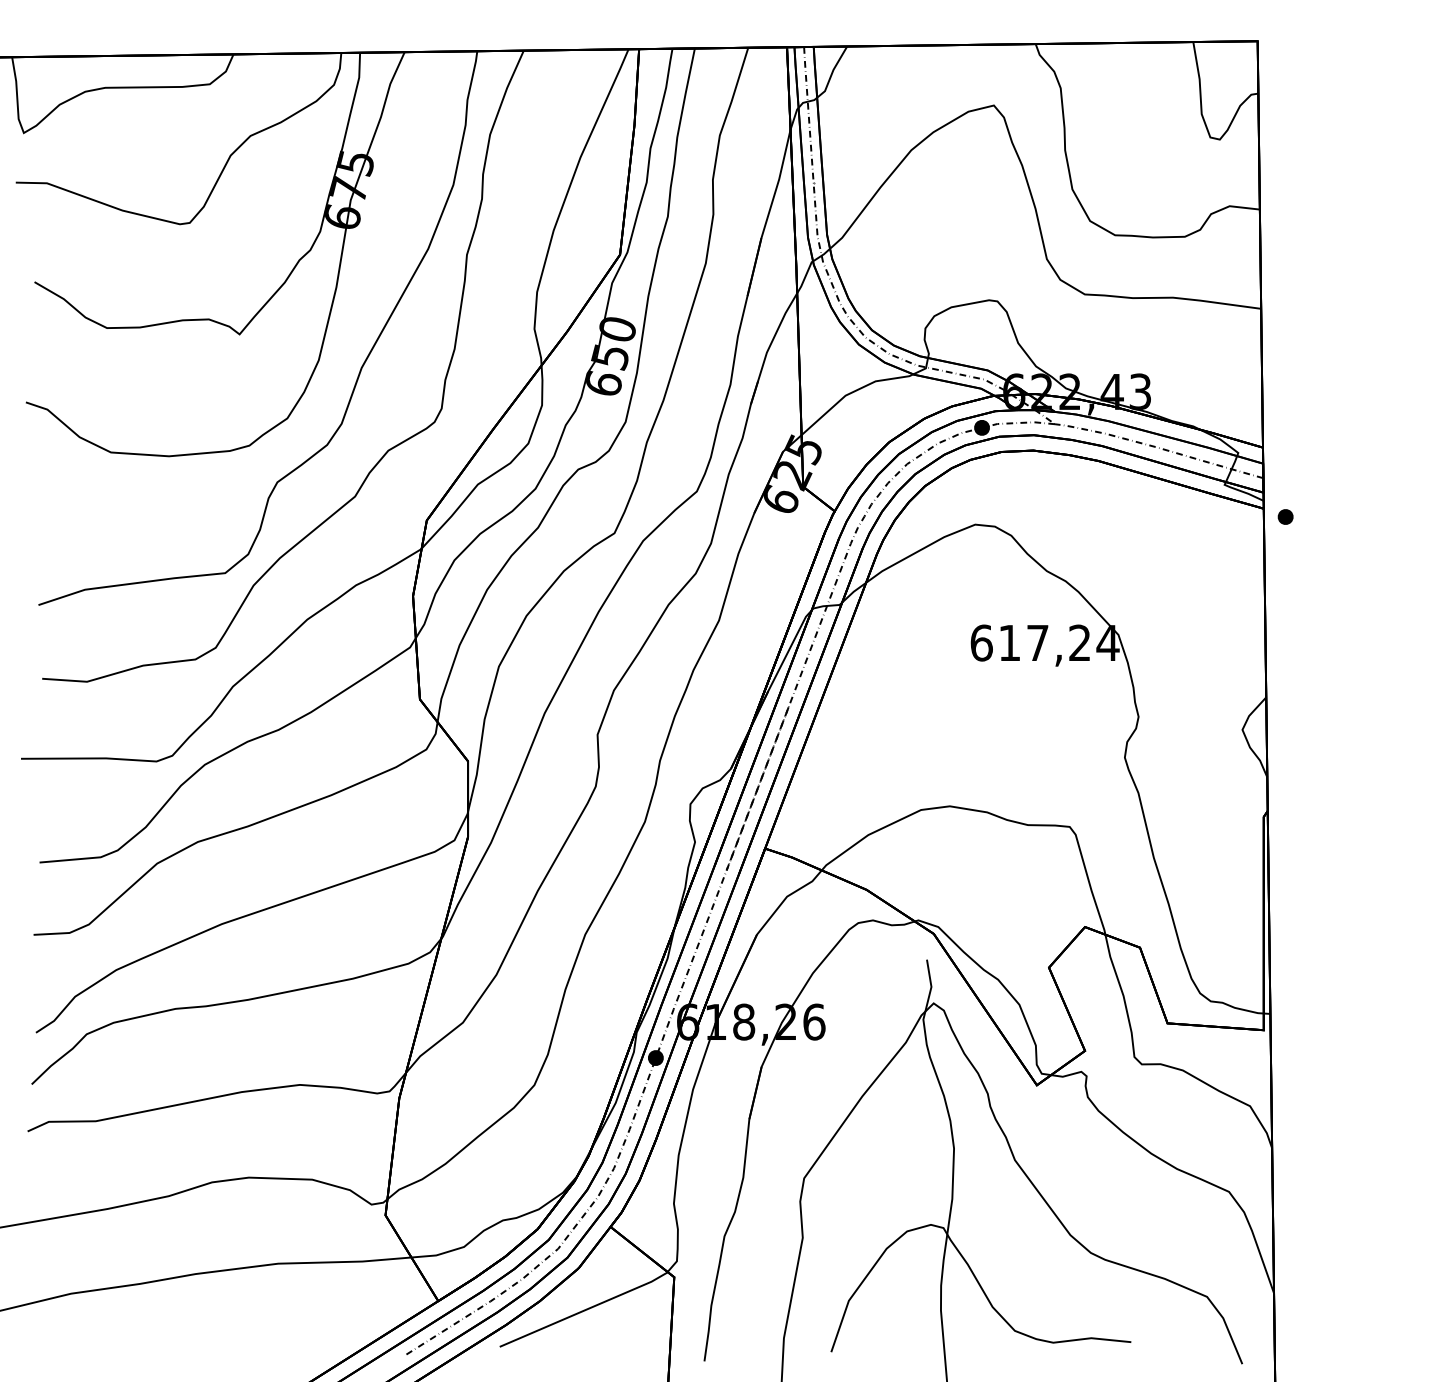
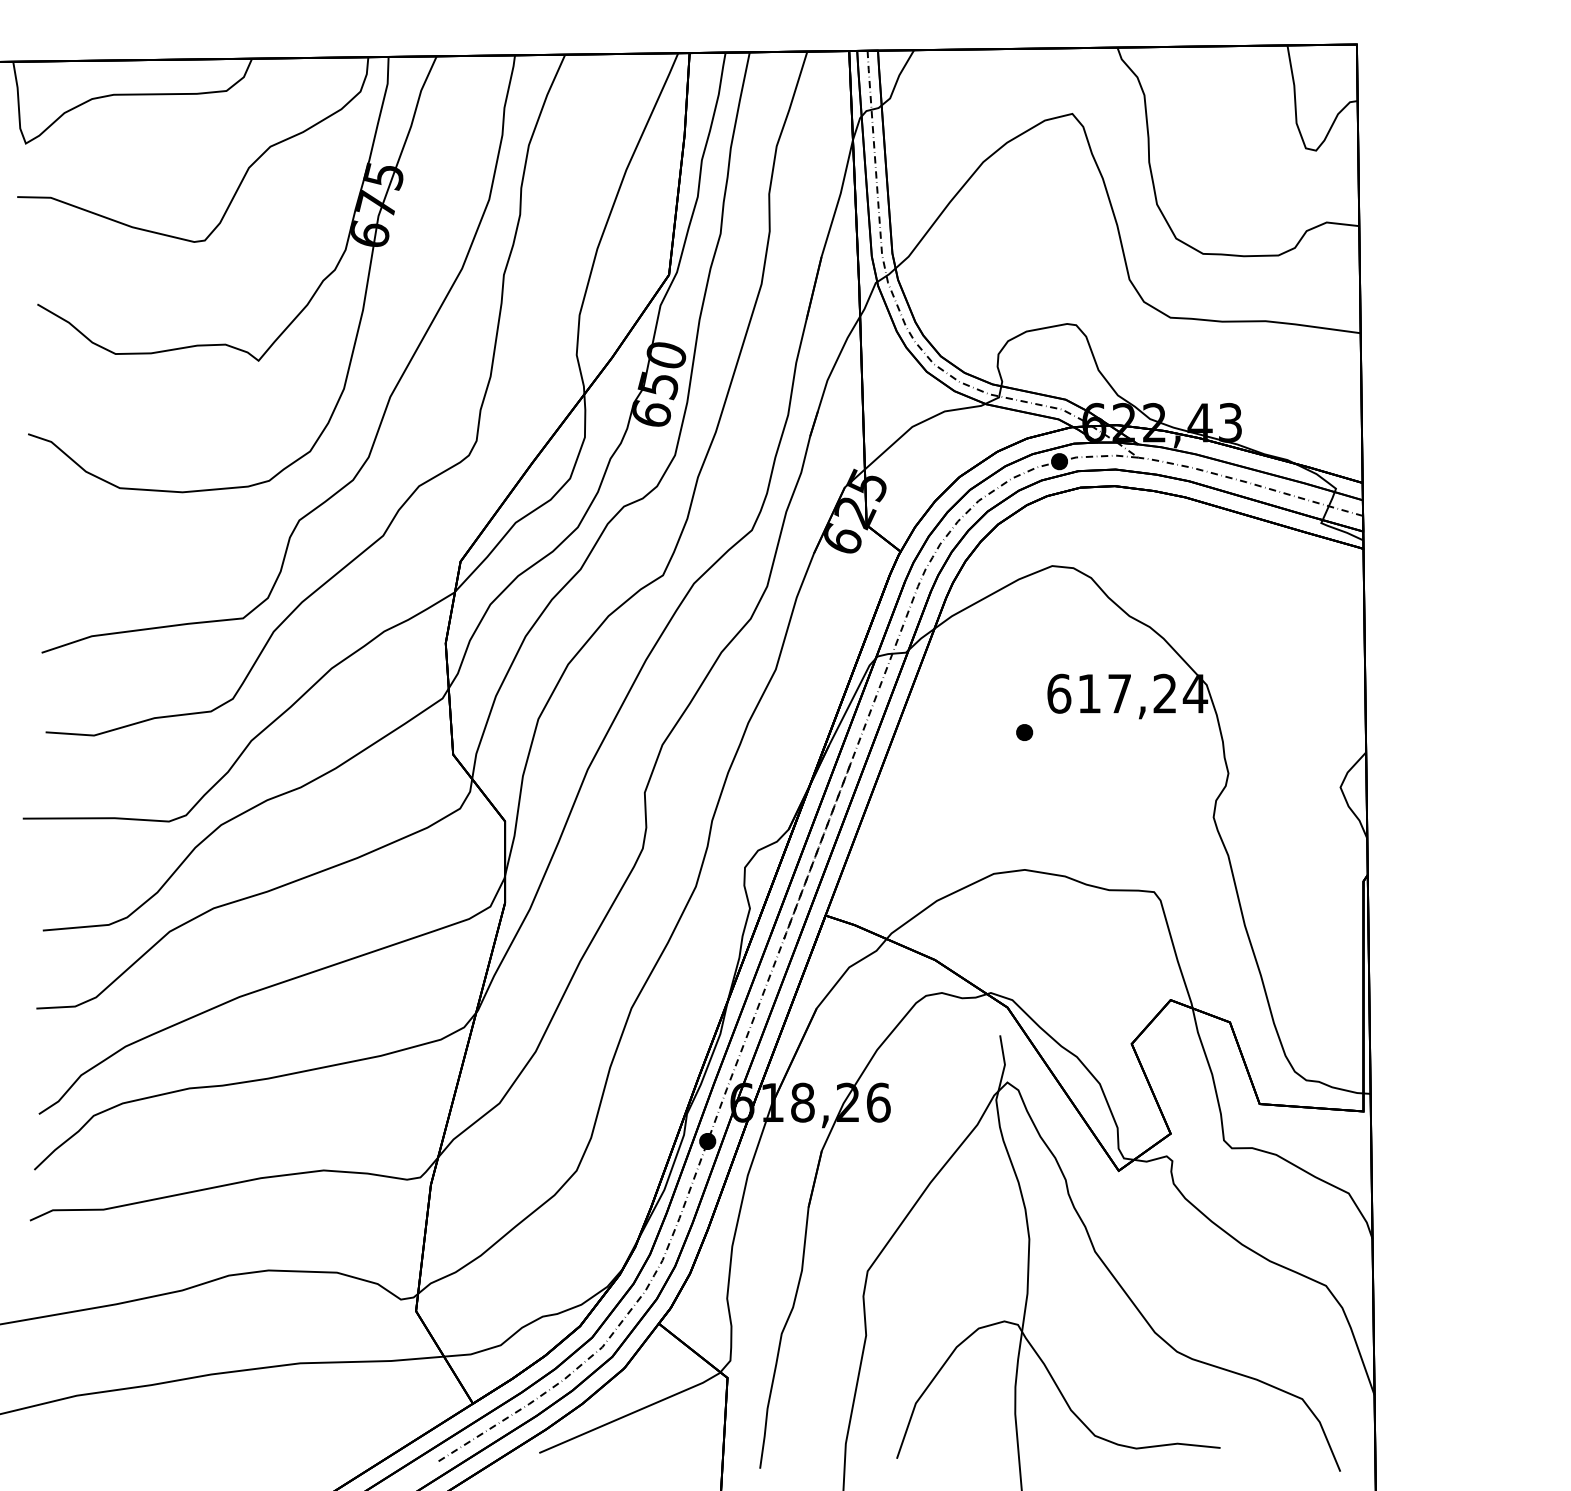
part: (1285, 516) -> (1024, 732), moved

